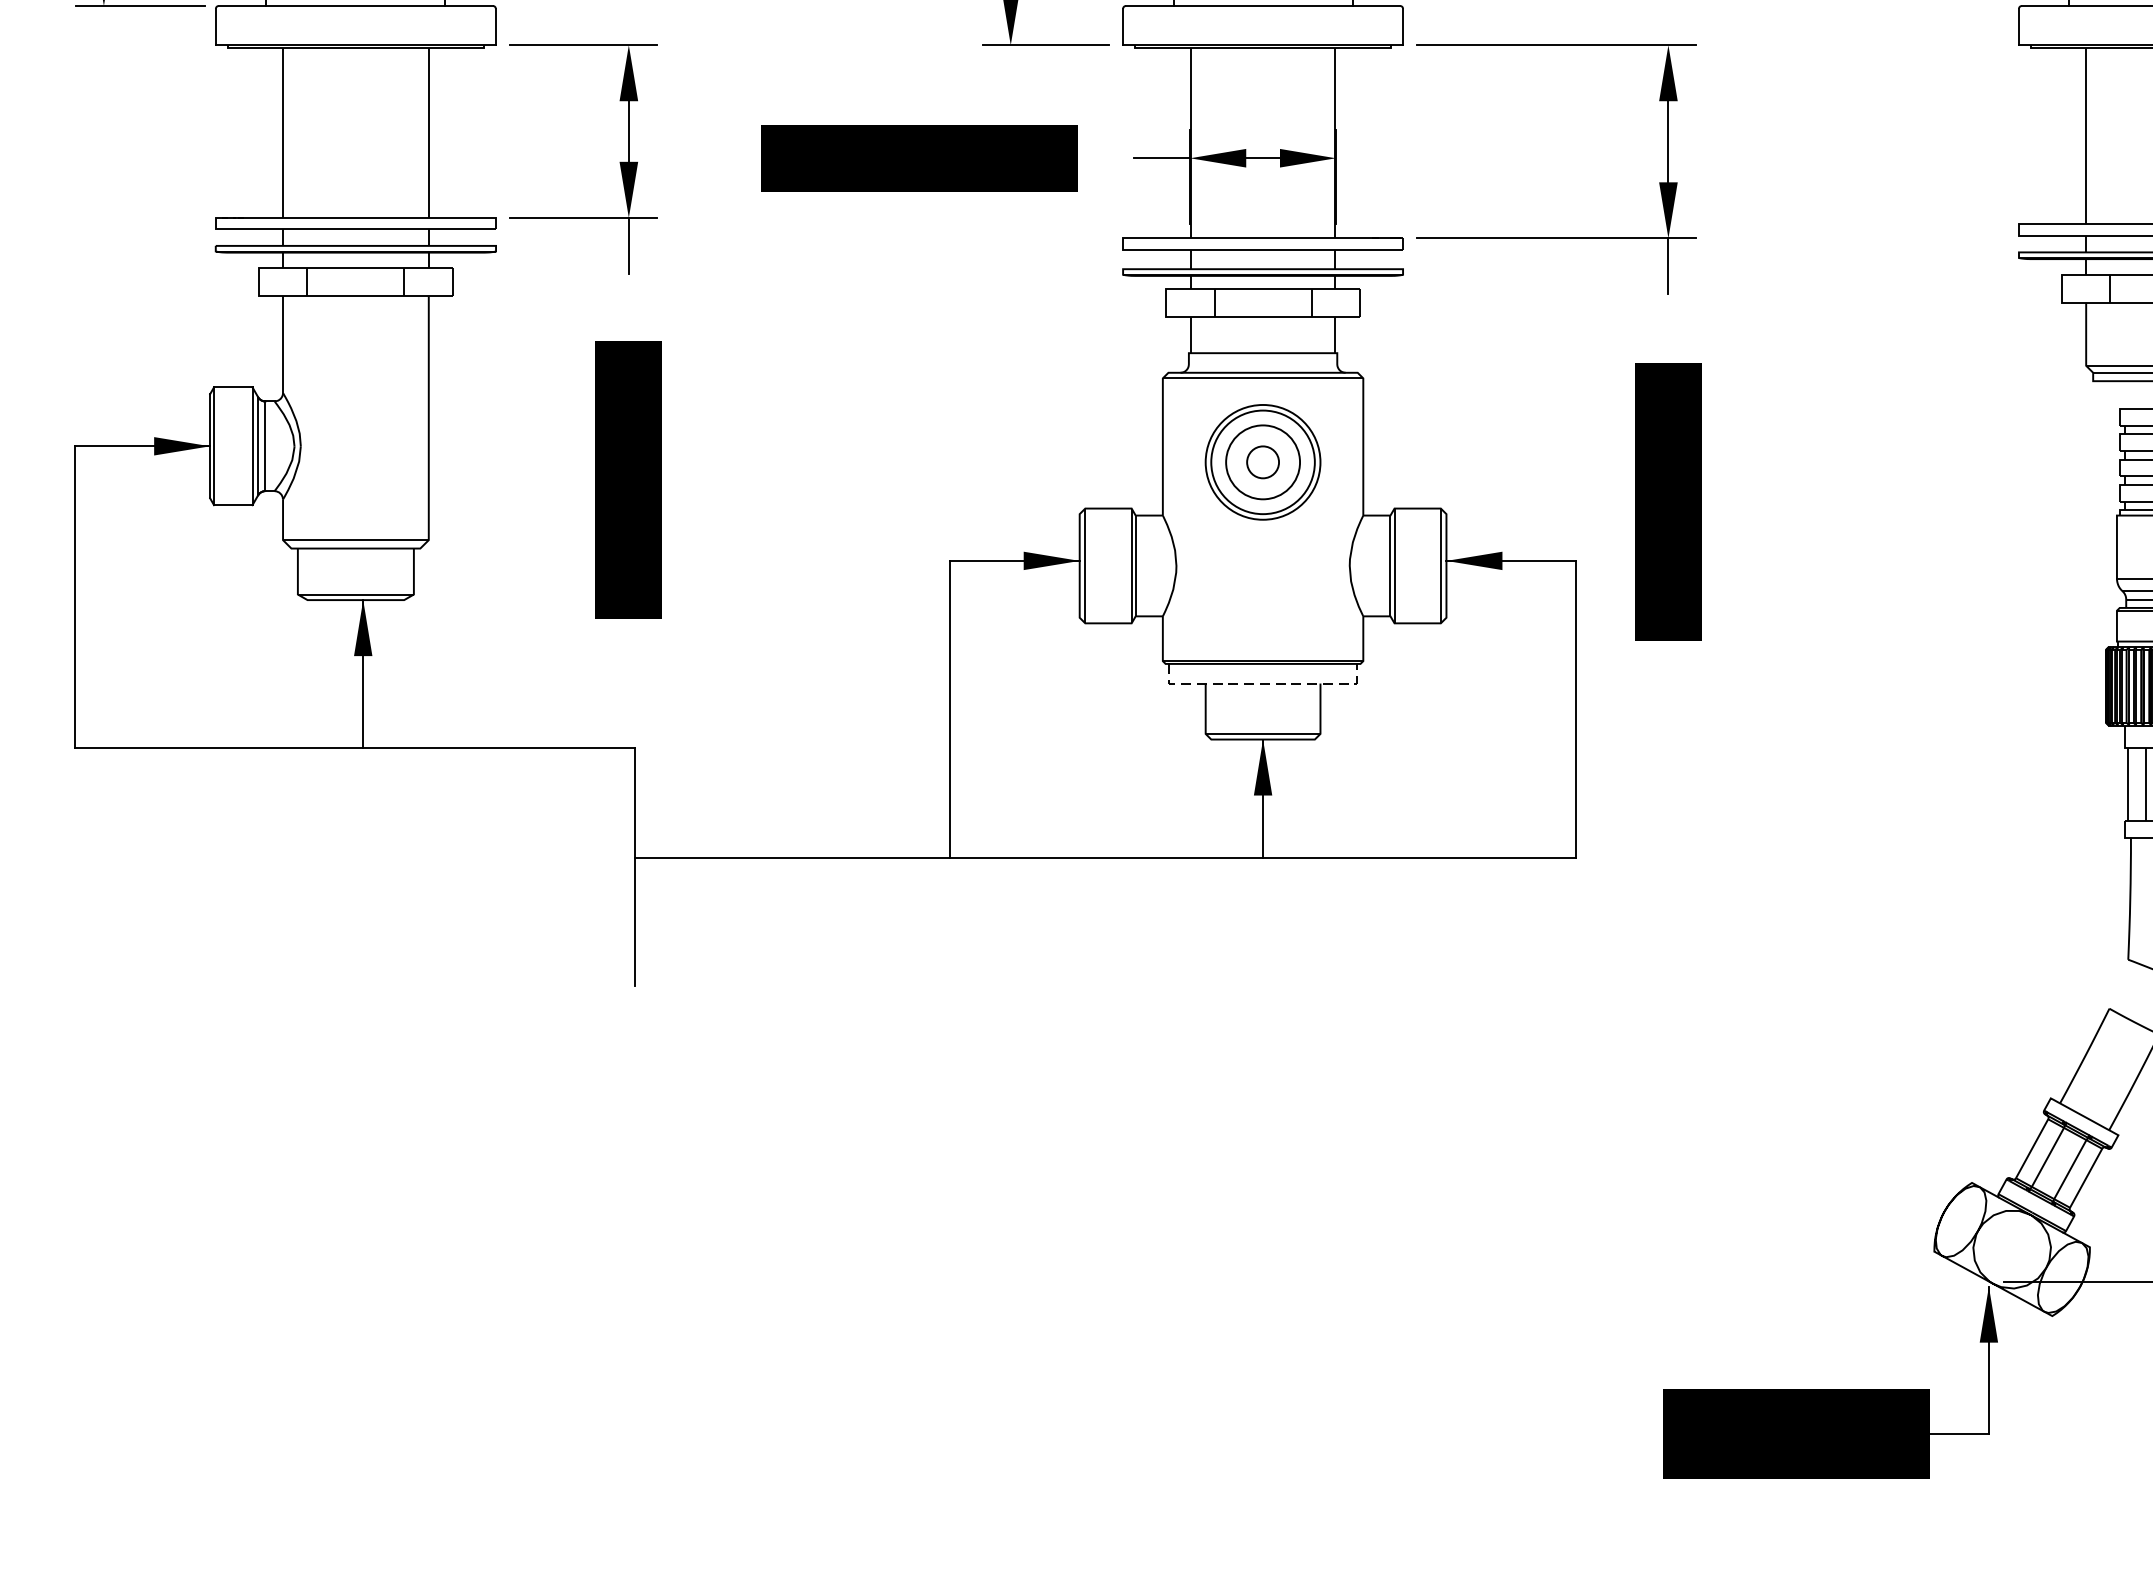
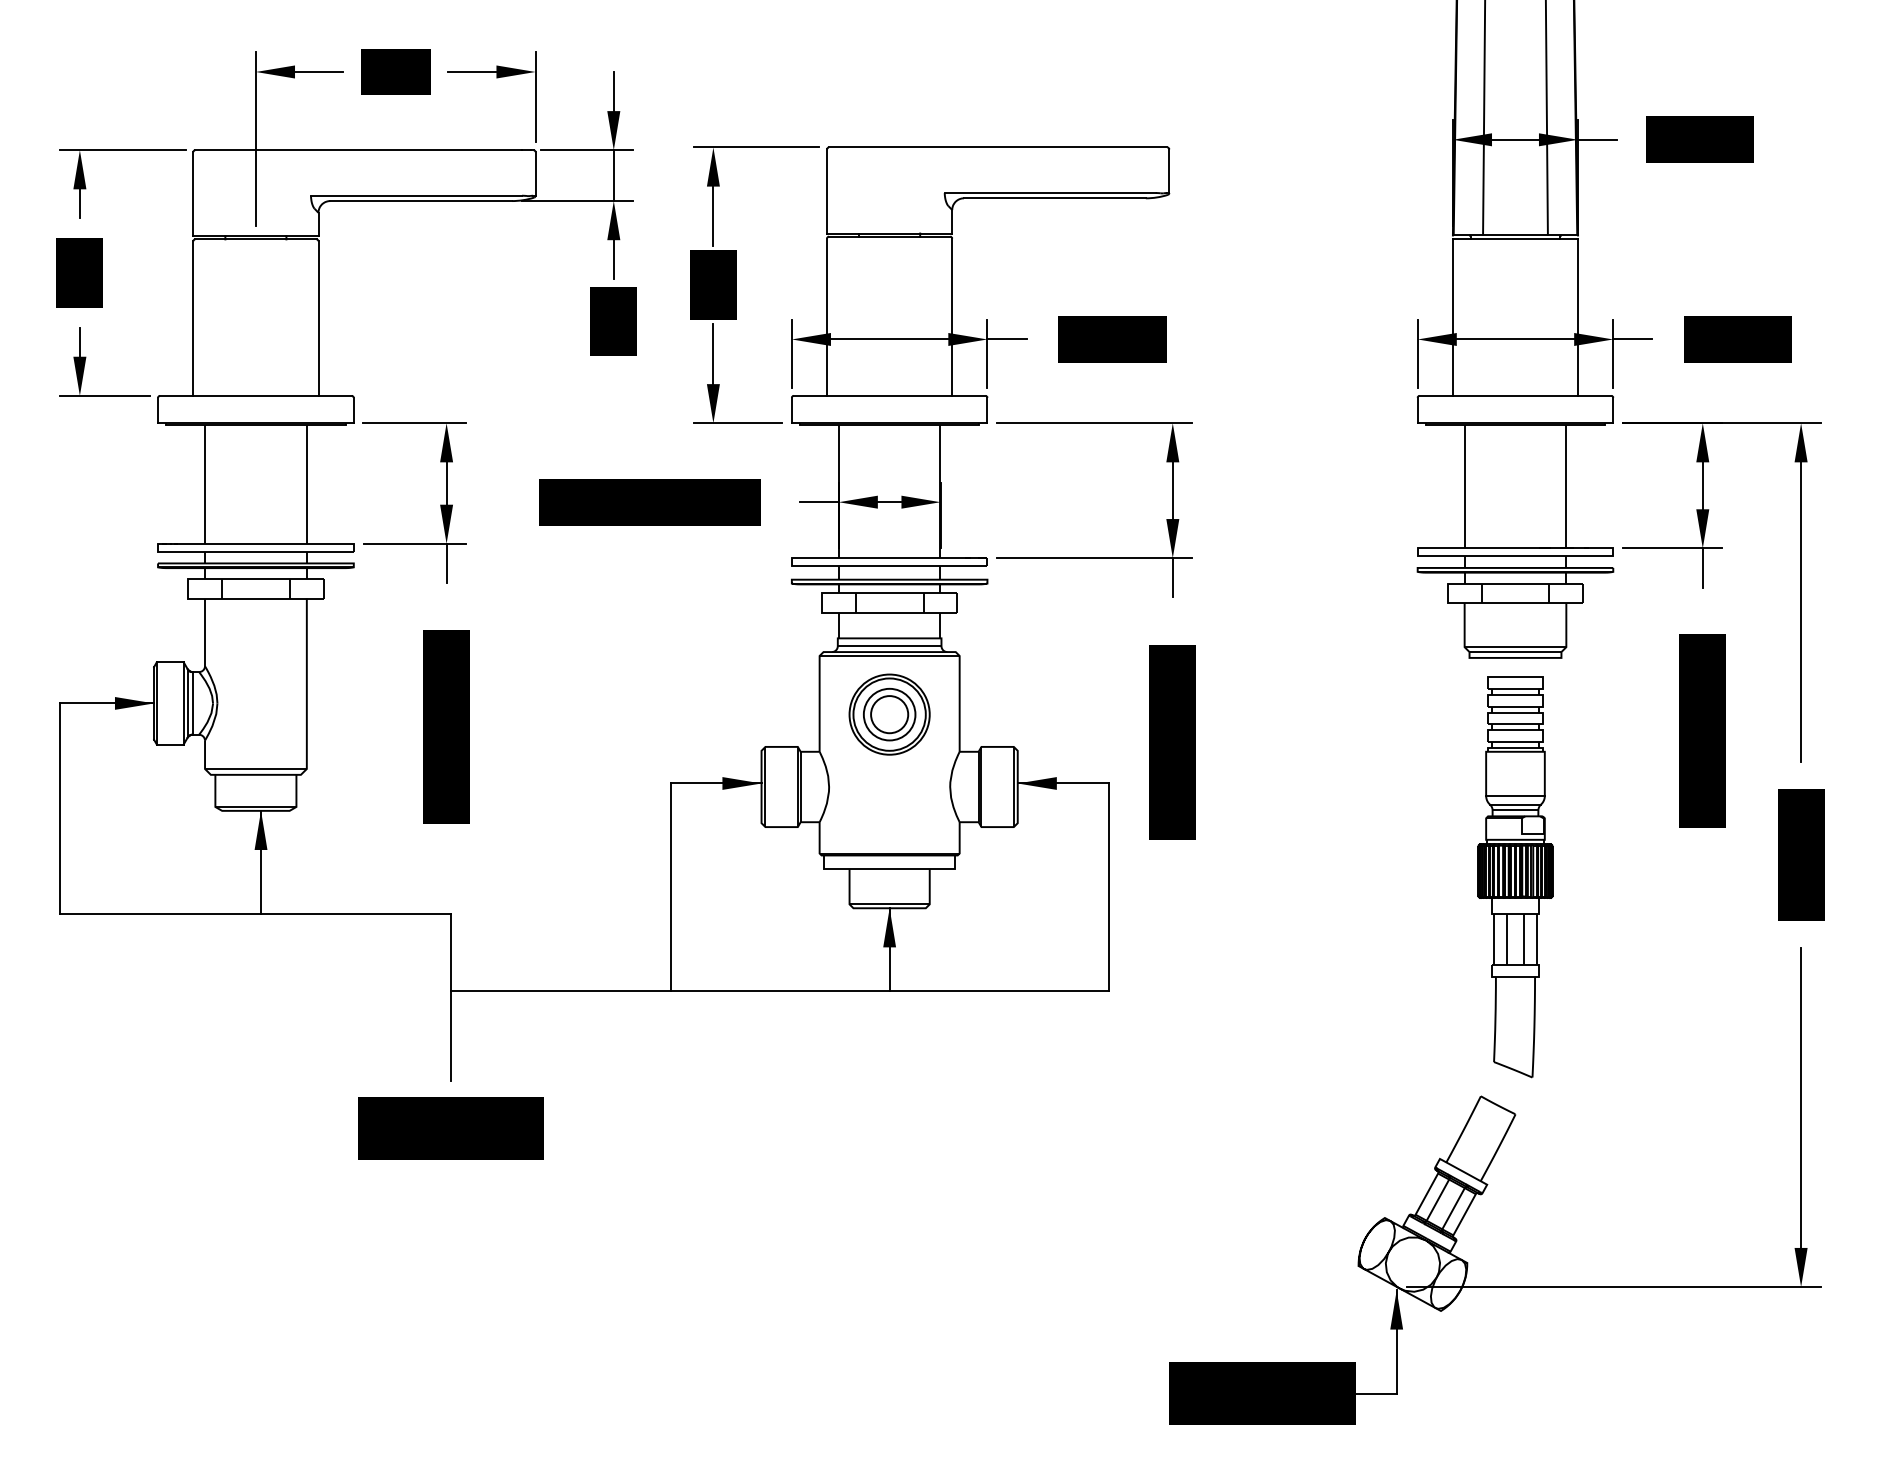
line: (1262, 364) -> (889, 646), added
circle: (1262, 462) -> (889, 714), size x1.67
line: (1262, 684) -> (889, 869), dashed -> solid
part: (634, 1054) -> (450, 1128), added

